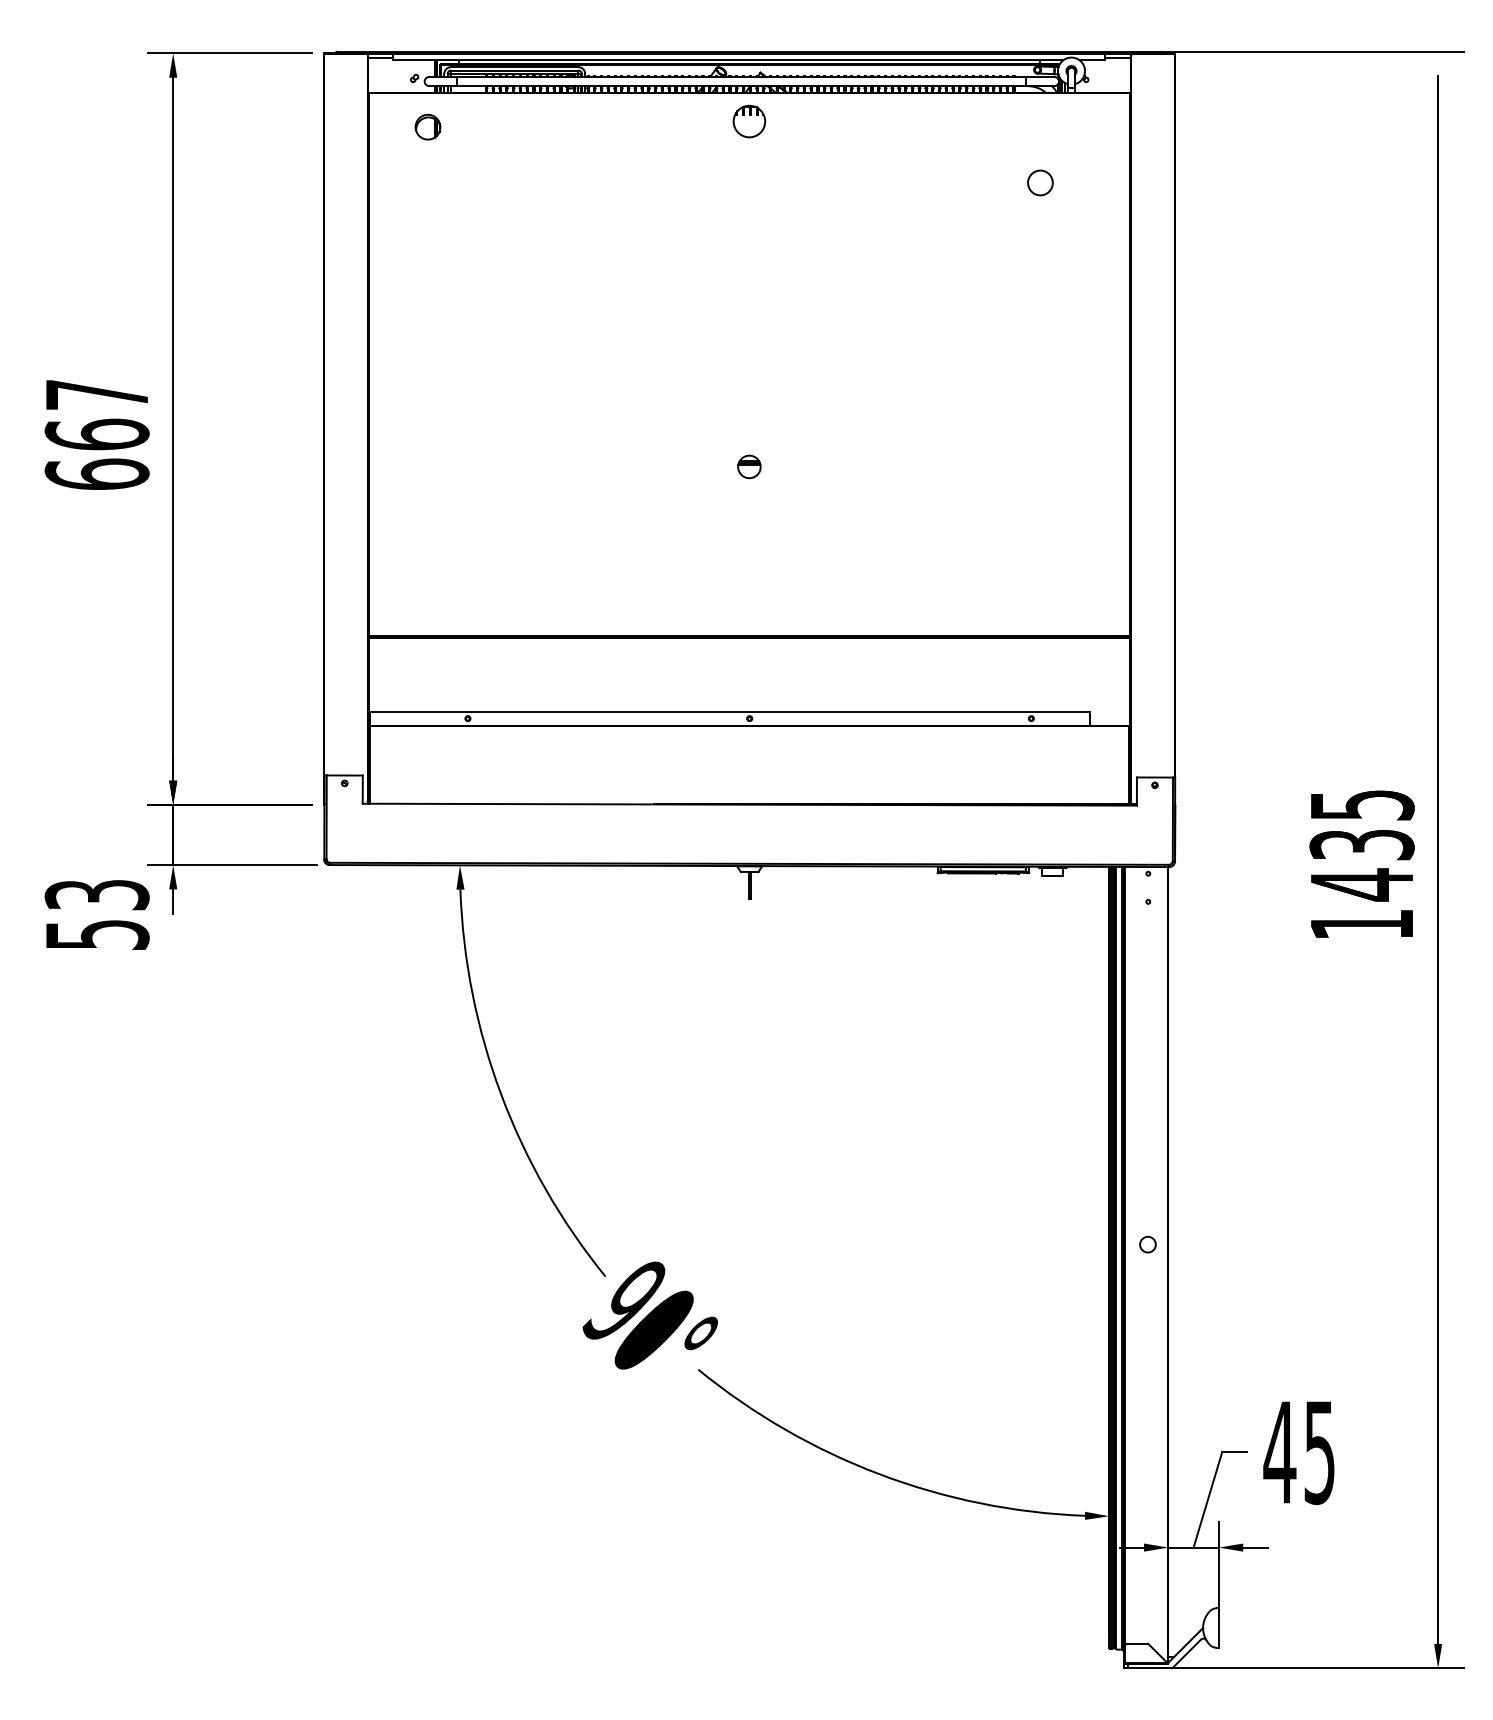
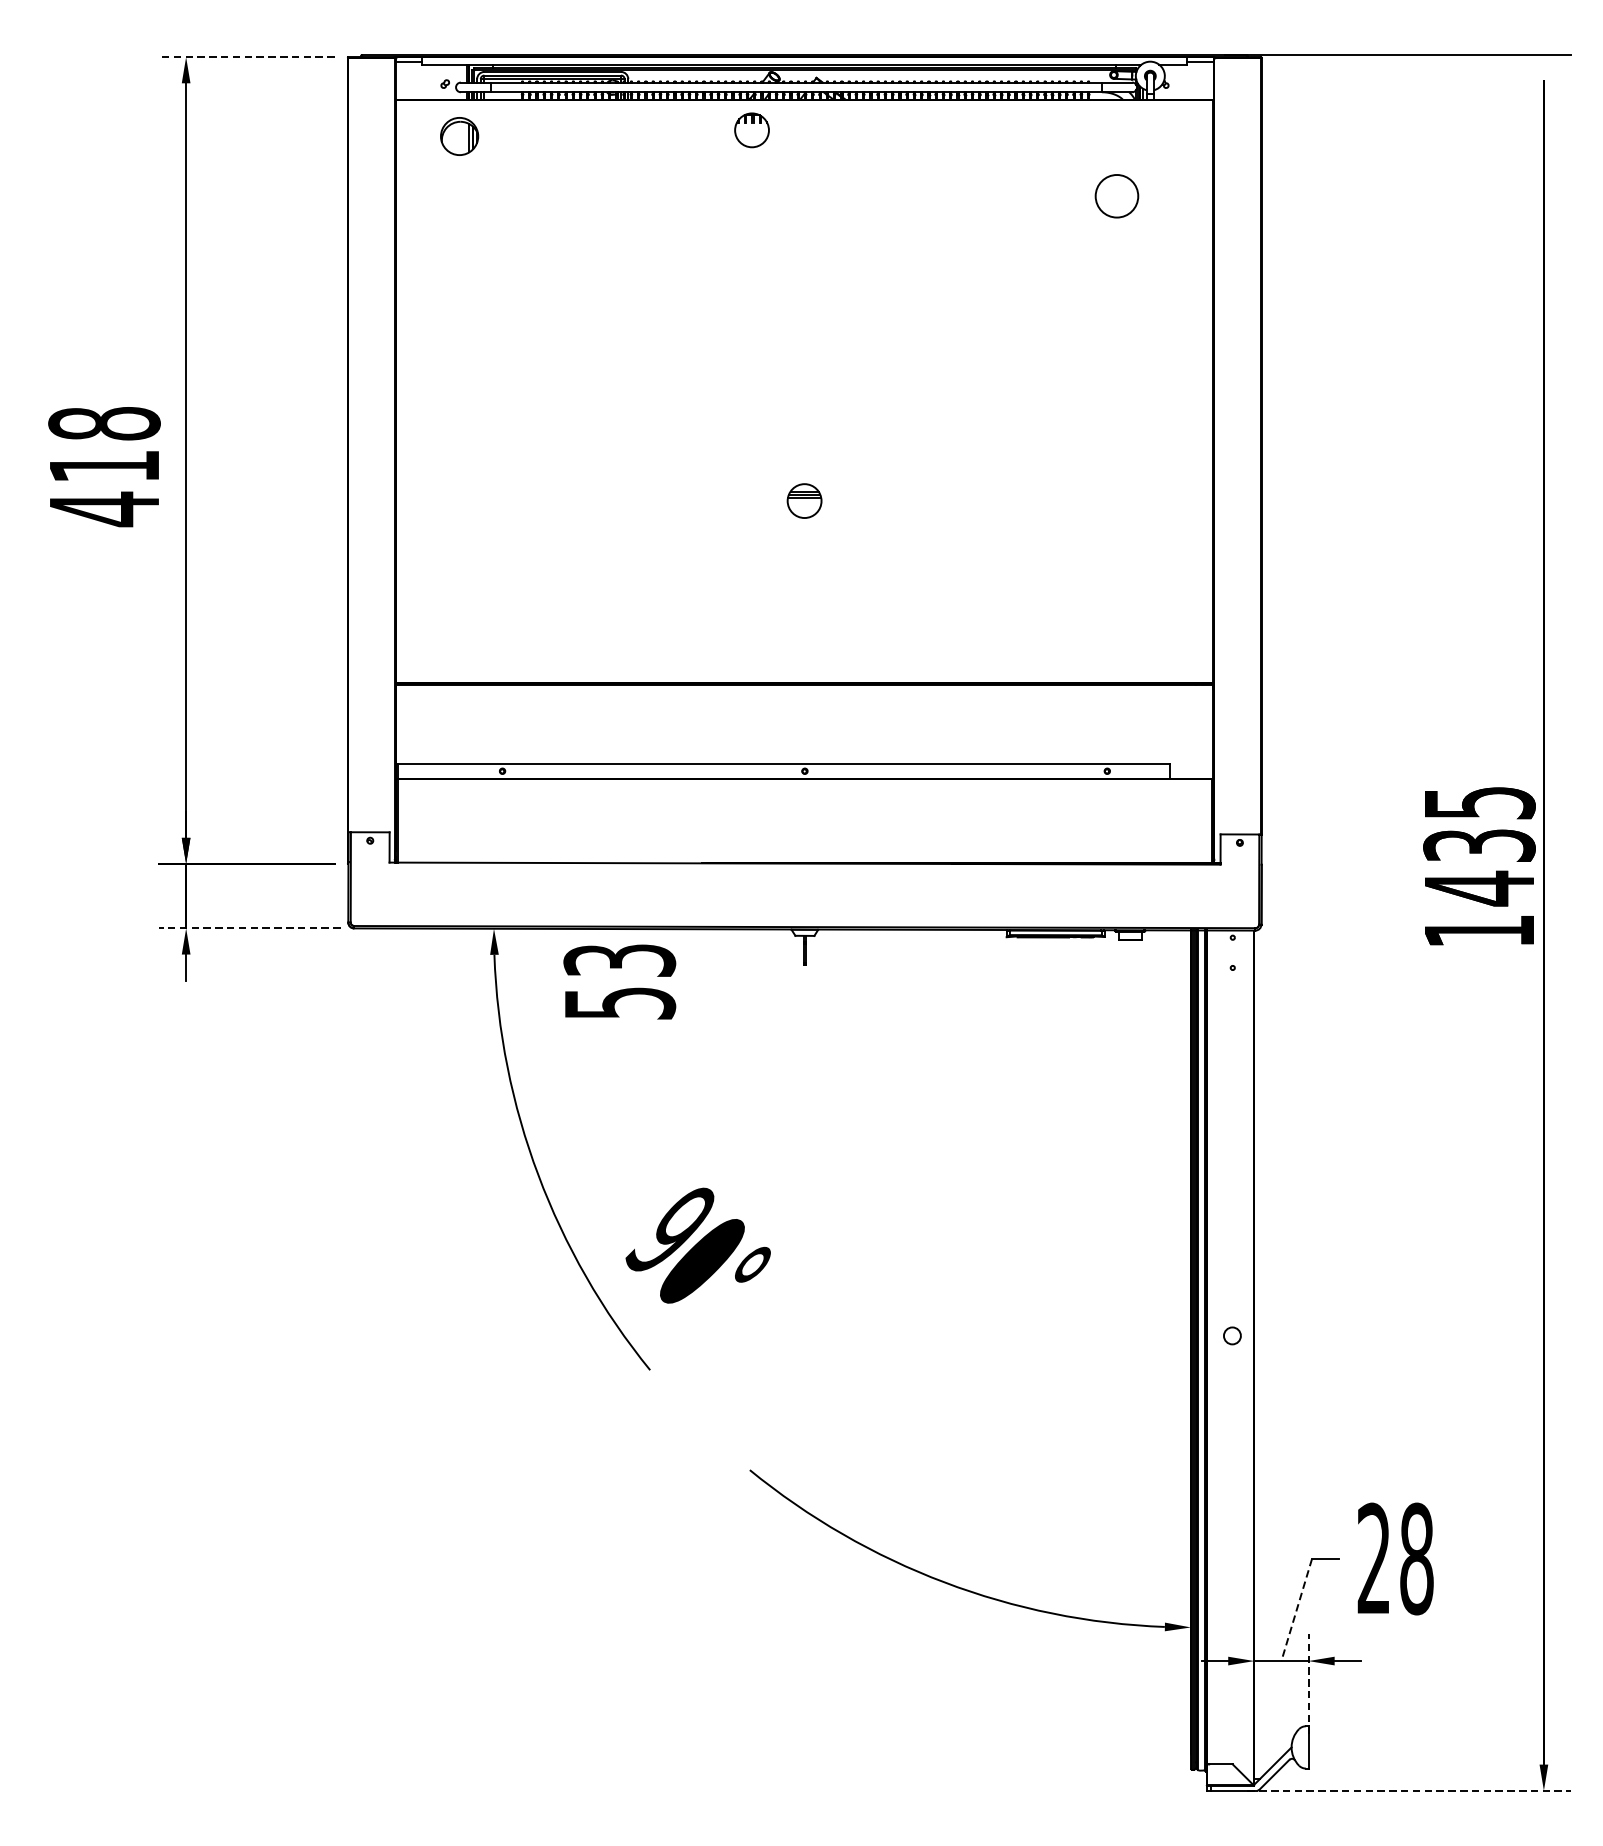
line: (229, 53) -> (246, 57), solid -> dashed
part: (749, 121) -> (752, 130), moved
part: (427, 126) -> (459, 135), size x1.4
circle: (1040, 182) -> (1117, 195), size x1.6
text: (96, 435) -> (103, 467), 667 -> 418
part: (749, 466) -> (804, 500), size x1.4
text: (1361, 863) -> (1478, 865), moved
line: (232, 865) -> (249, 928), solid -> dashed
text: (96, 914) -> (619, 981), moved
text: (649, 1315) -> (697, 1245), moved
text: (1299, 1452) -> (1395, 1558), 45 -> 28
line: (1207, 1500) -> (1296, 1610), solid -> dashed
line: (1218, 1568) -> (1308, 1683), solid -> dashed
line: (1312, 1668) -> (1409, 1790), solid -> dashed

